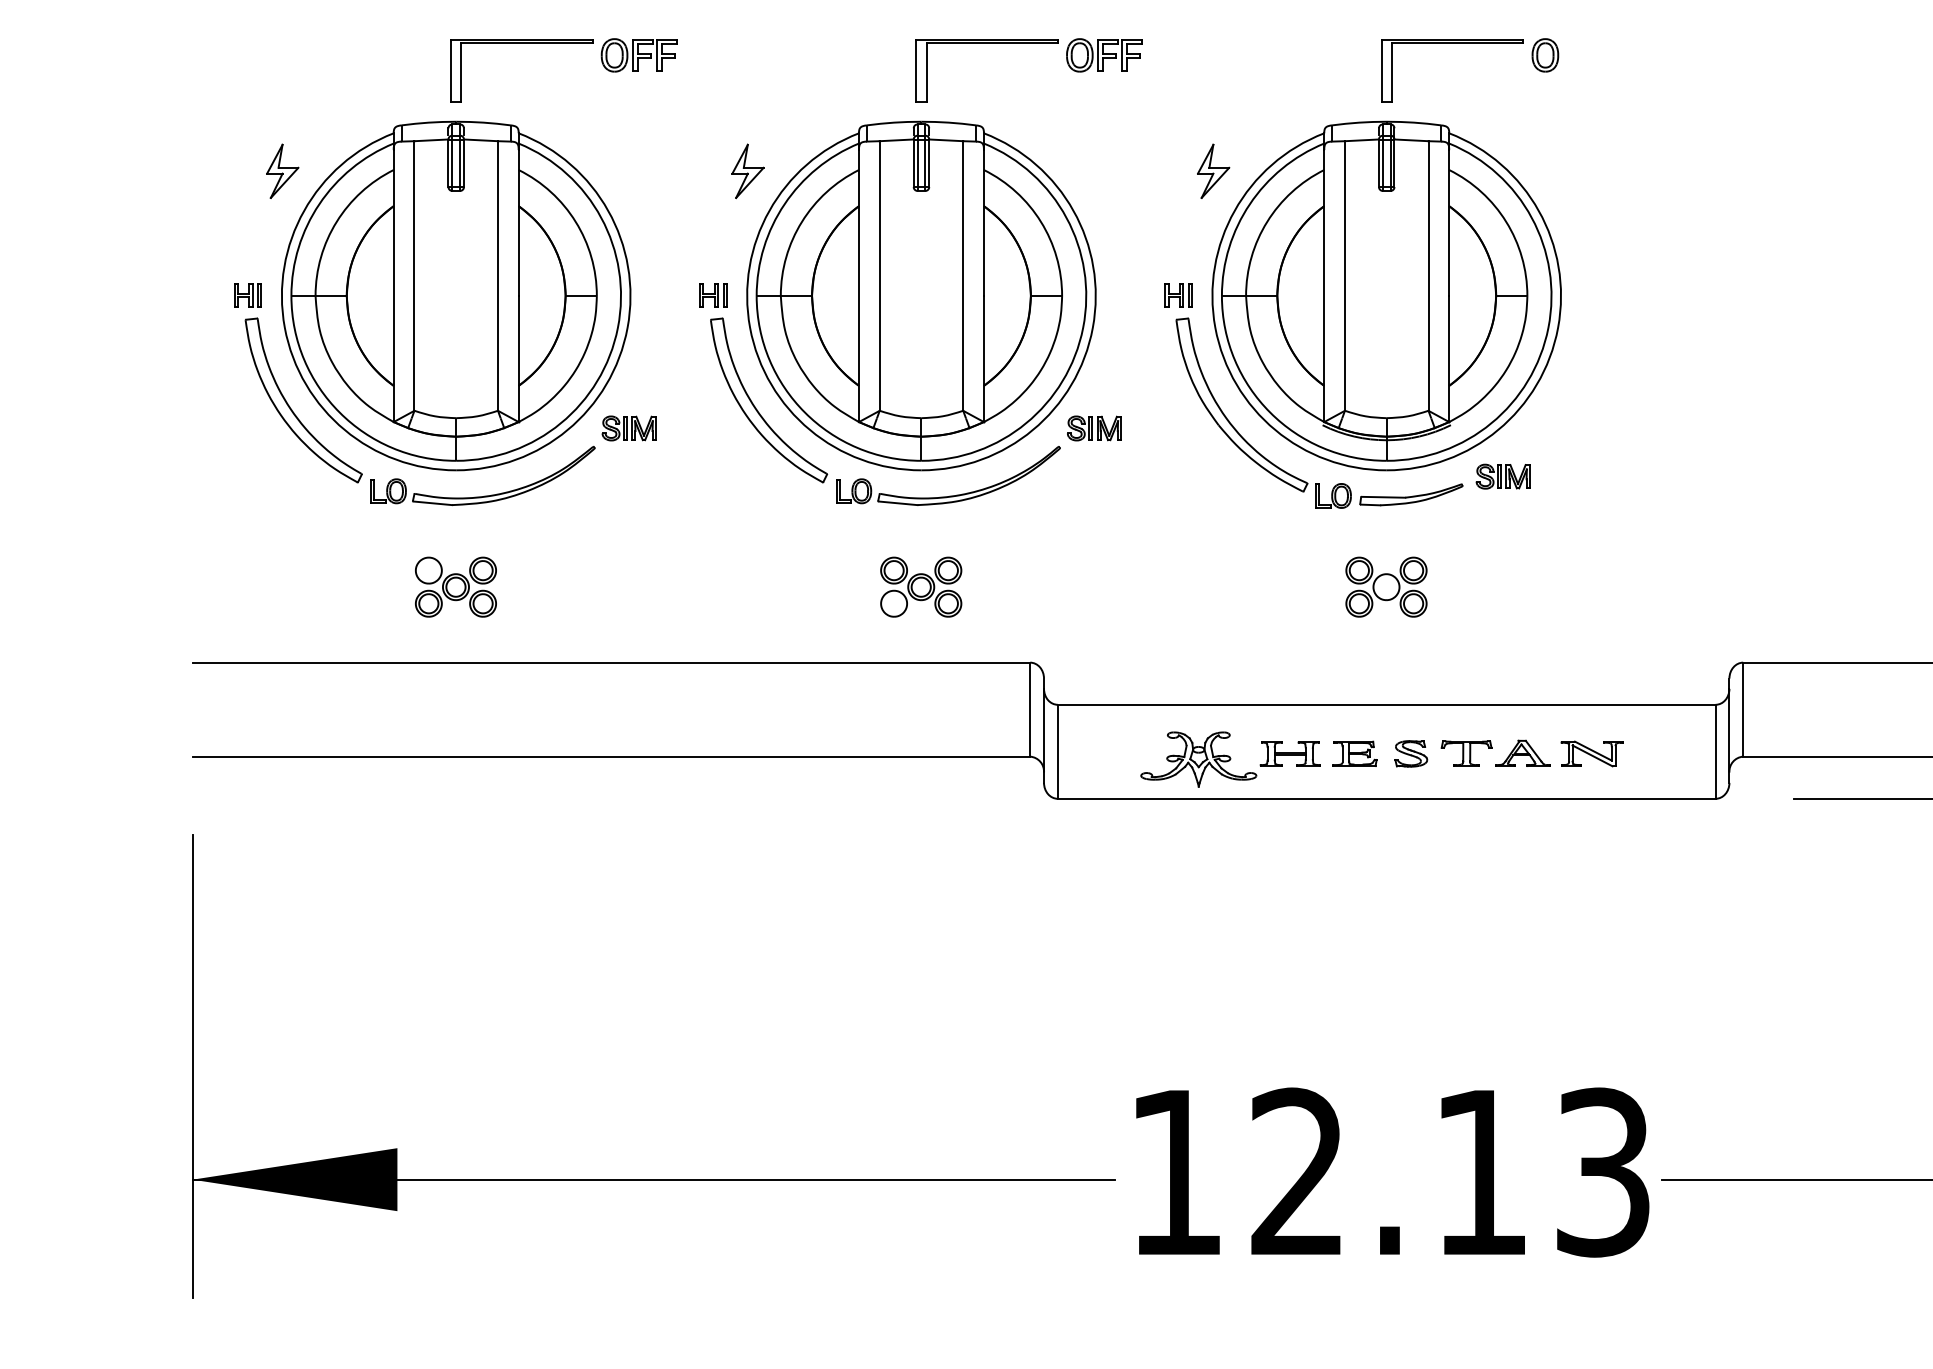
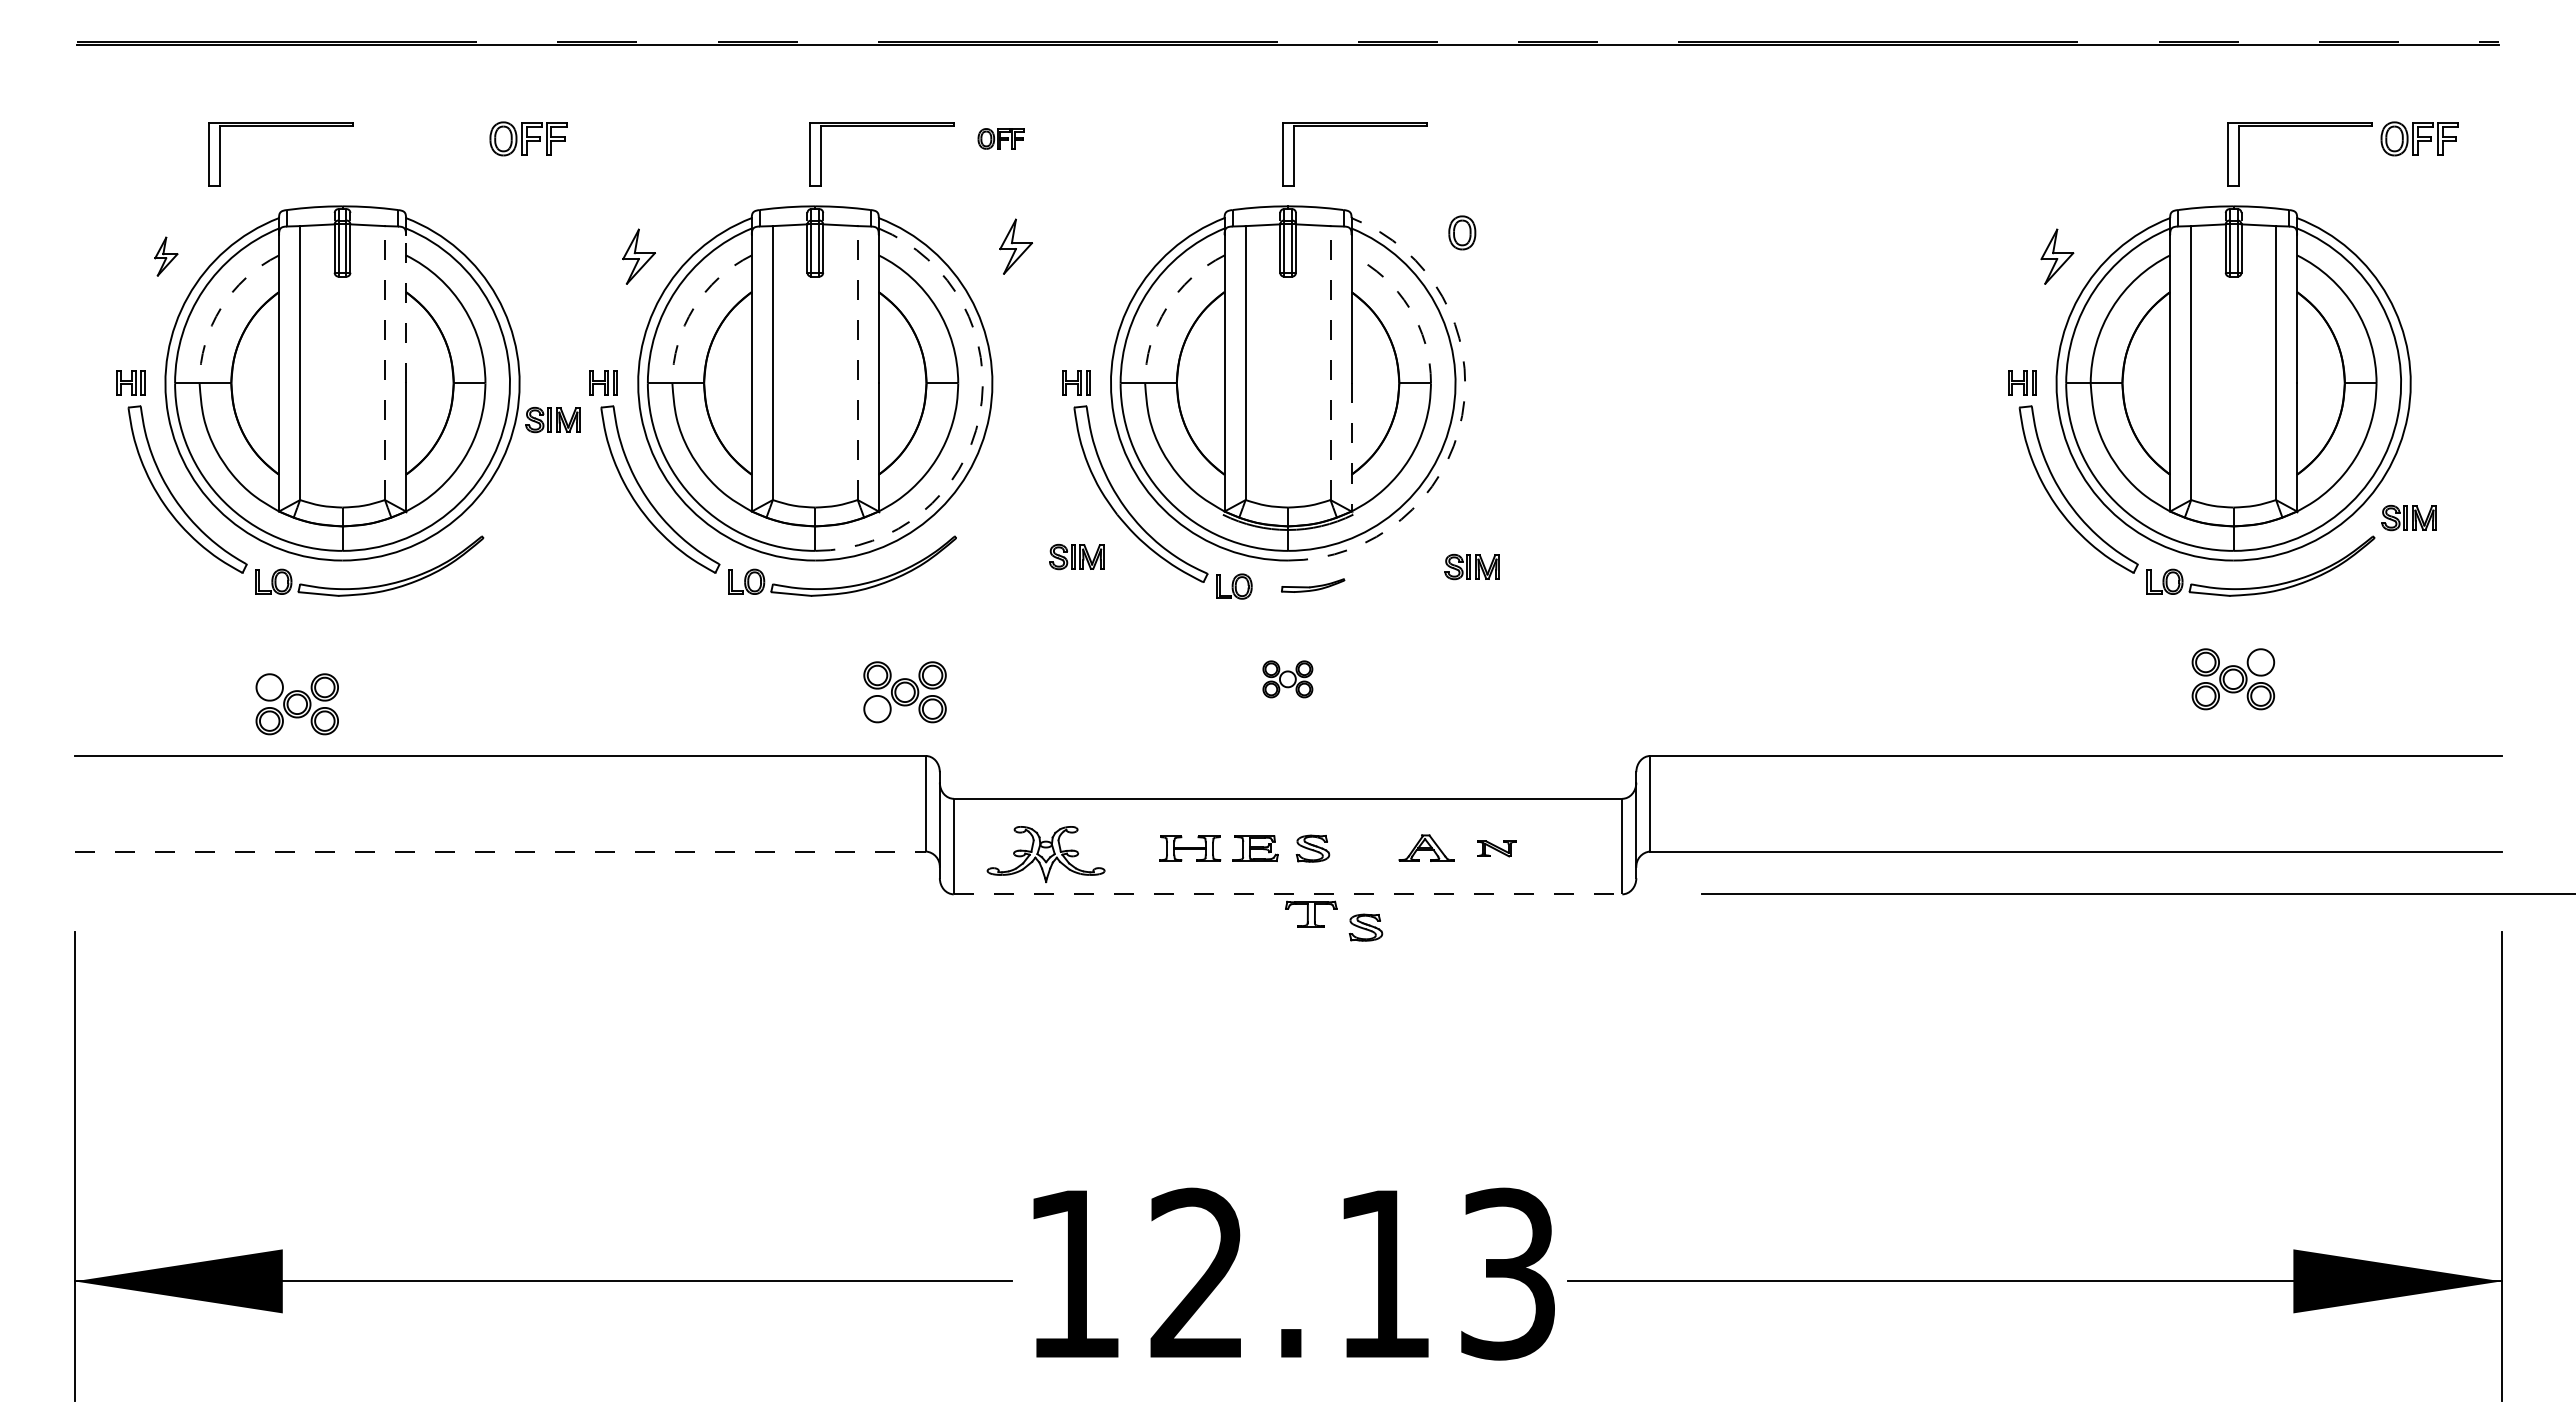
part: (521, 43) -> (280, 126), moved
part: (1104, 54) -> (1001, 138), size x0.6
part: (1545, 54) -> (1462, 232), moved
part: (282, 171) -> (166, 256), size x0.7
part: (1212, 171) -> (1015, 246), moved
arc: (337, 222) -> (221, 308), solid -> dashed
line: (519, 222) -> (406, 308), solid -> dashed
arc: (801, 222) -> (693, 308), solid -> dashed
arc: (1267, 222) -> (1166, 308), solid -> dashed
arc: (1506, 222) -> (1409, 308), solid -> dashed
line: (497, 276) -> (384, 363), solid -> dashed
line: (962, 276) -> (857, 363), solid -> dashed
line: (1428, 276) -> (1330, 363), solid -> dashed
arc: (1083, 327) -> (979, 415), solid -> dashed
arc: (1558, 327) -> (1462, 415), solid -> dashed
line: (1449, 359) -> (1351, 447), solid -> dashed
part: (628, 428) -> (552, 420), moved
part: (1093, 428) -> (1076, 557), moved
part: (1502, 476) -> (1471, 566), moved
part: (1410, 494) -> (1312, 585), size x0.6
part: (455, 587) -> (296, 704), moved
part: (920, 587) -> (904, 692), moved
part: (1386, 587) -> (1287, 679), size x0.6
part: (1466, 752) -> (1311, 913), moved
part: (1591, 753) -> (1496, 848), size x0.6
line: (611, 756) -> (500, 851), solid -> dashed
part: (1198, 759) -> (1045, 854), moved
line: (1387, 798) -> (1288, 894), solid -> dashed
part: (1462, 831) -> (1365, 927), added

